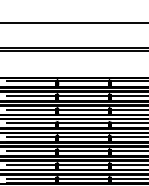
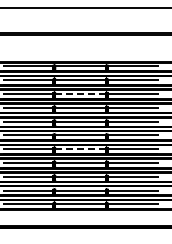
line: (84, 110) -> (81, 94), solid -> dashed
line: (84, 165) -> (81, 149), solid -> dashed

